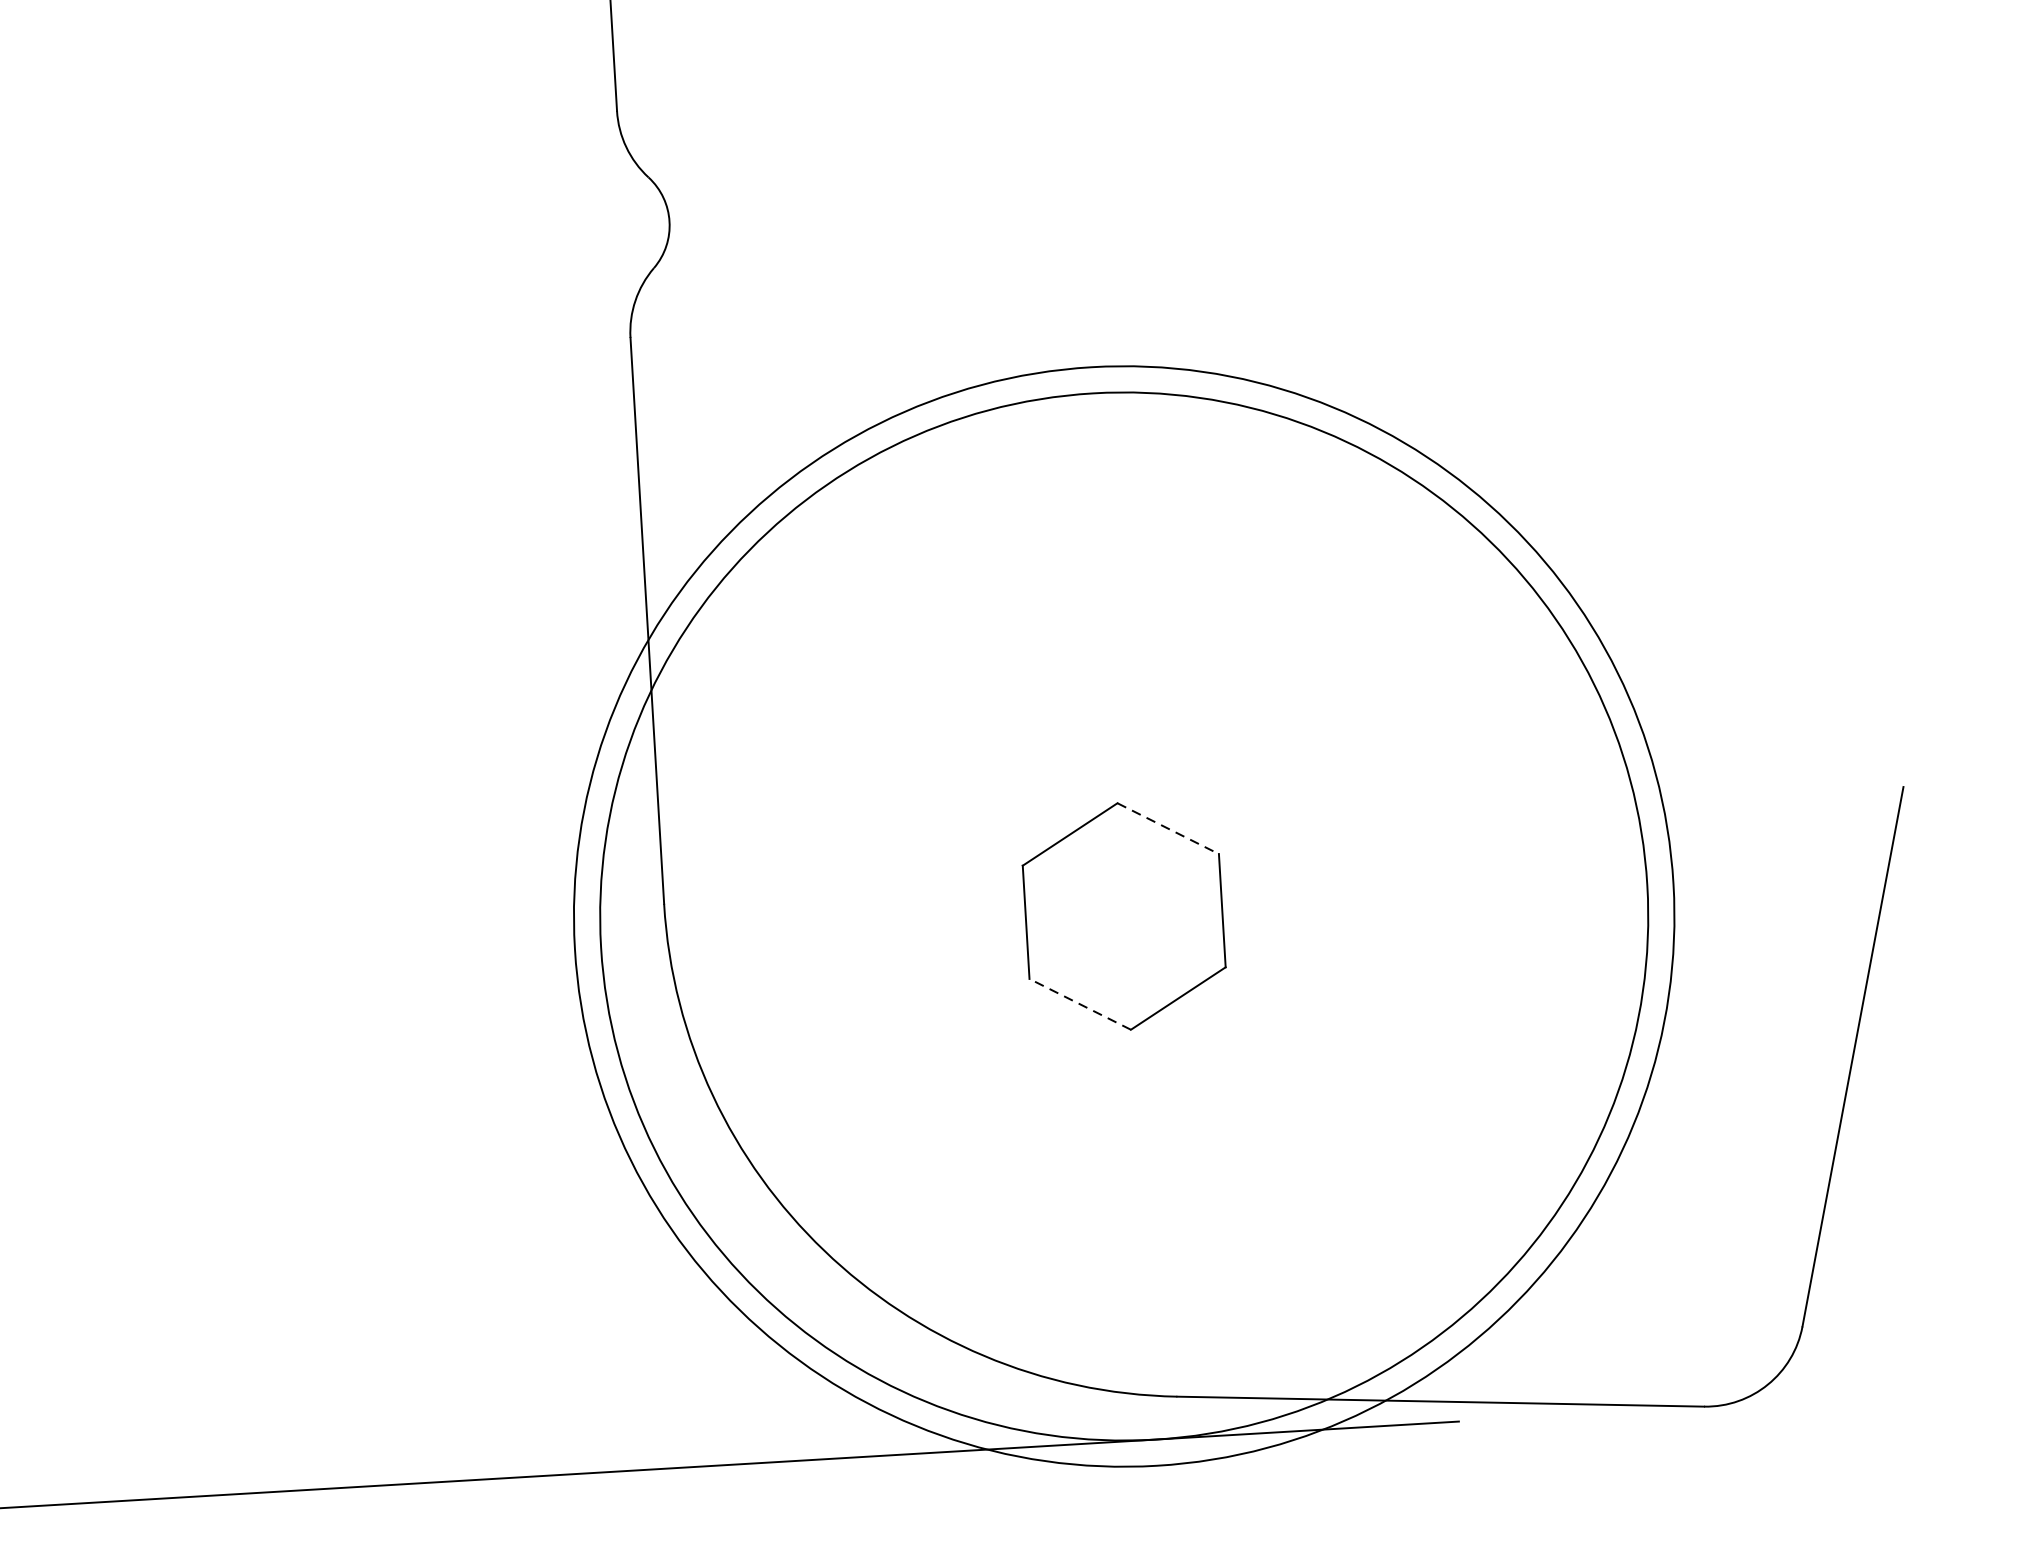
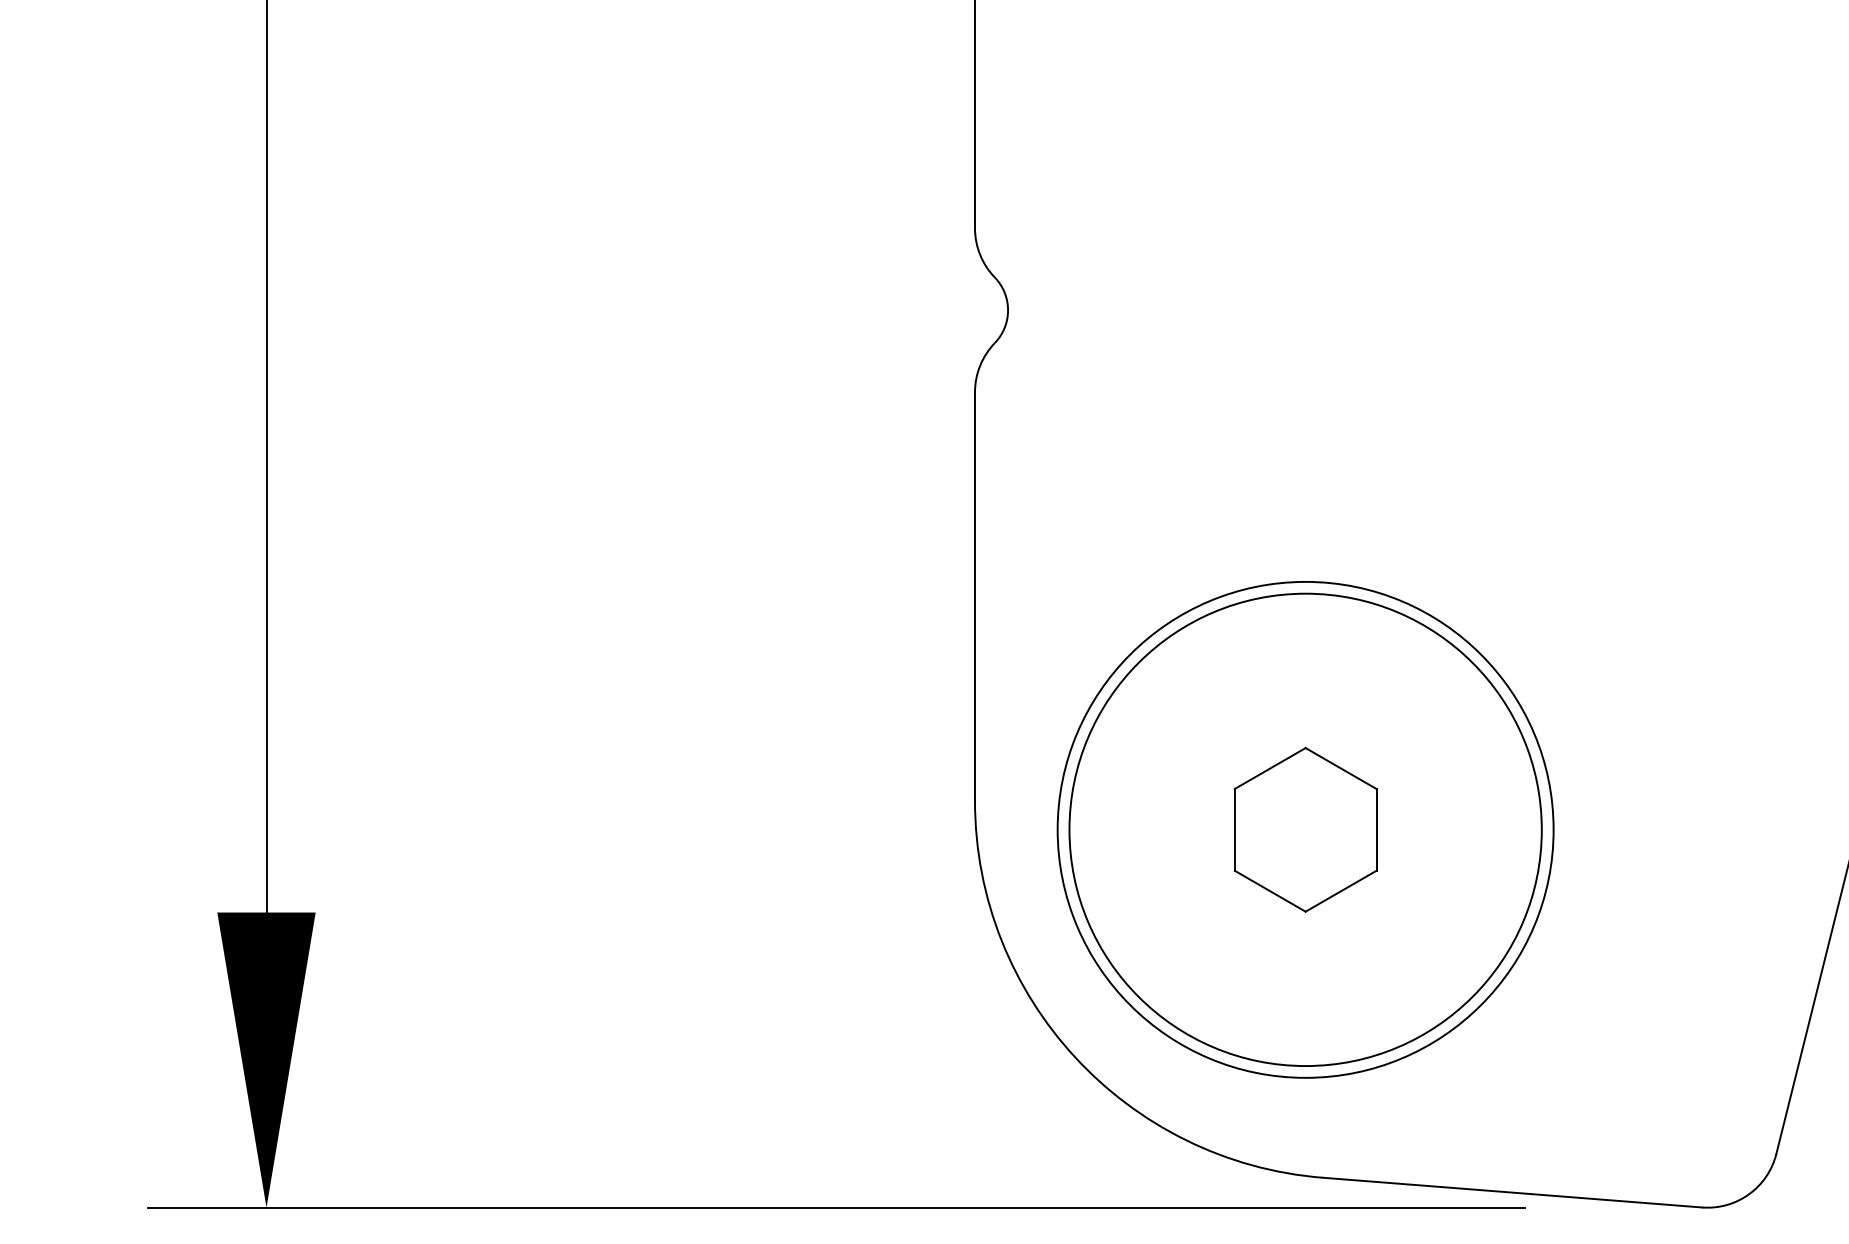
line: (1168, 828) -> (1341, 768), dashed -> solid
circle: (1123, 915) -> (1305, 829), size x0.62
circle: (1123, 915) -> (1305, 829), size x0.62
line: (1080, 1004) -> (1270, 891), dashed -> solid

